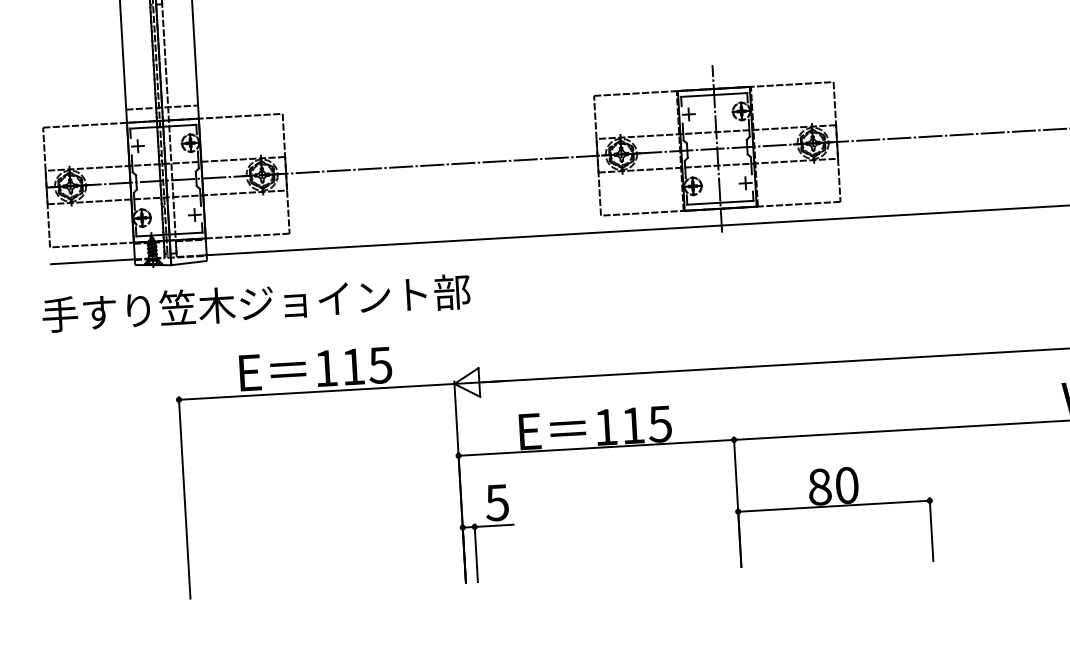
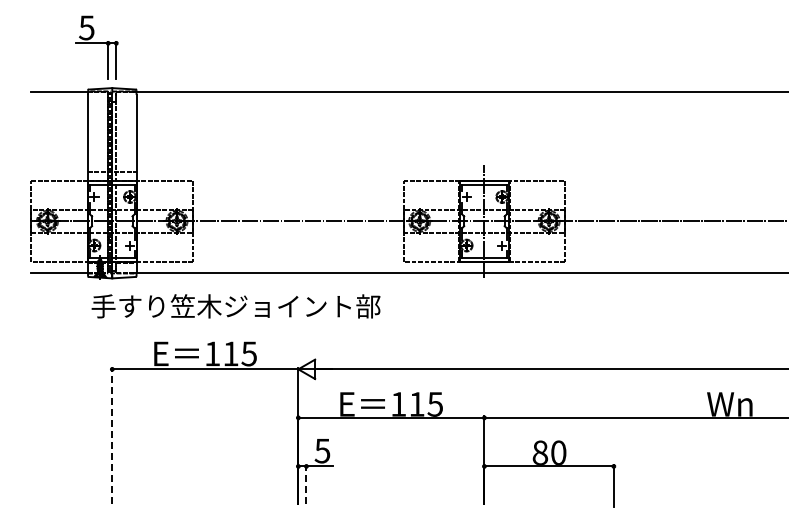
text: (255, 303) -> (235, 306), moved
line: (184, 497) -> (112, 435), solid -> dashed
line: (476, 552) -> (306, 483), solid -> dashed

